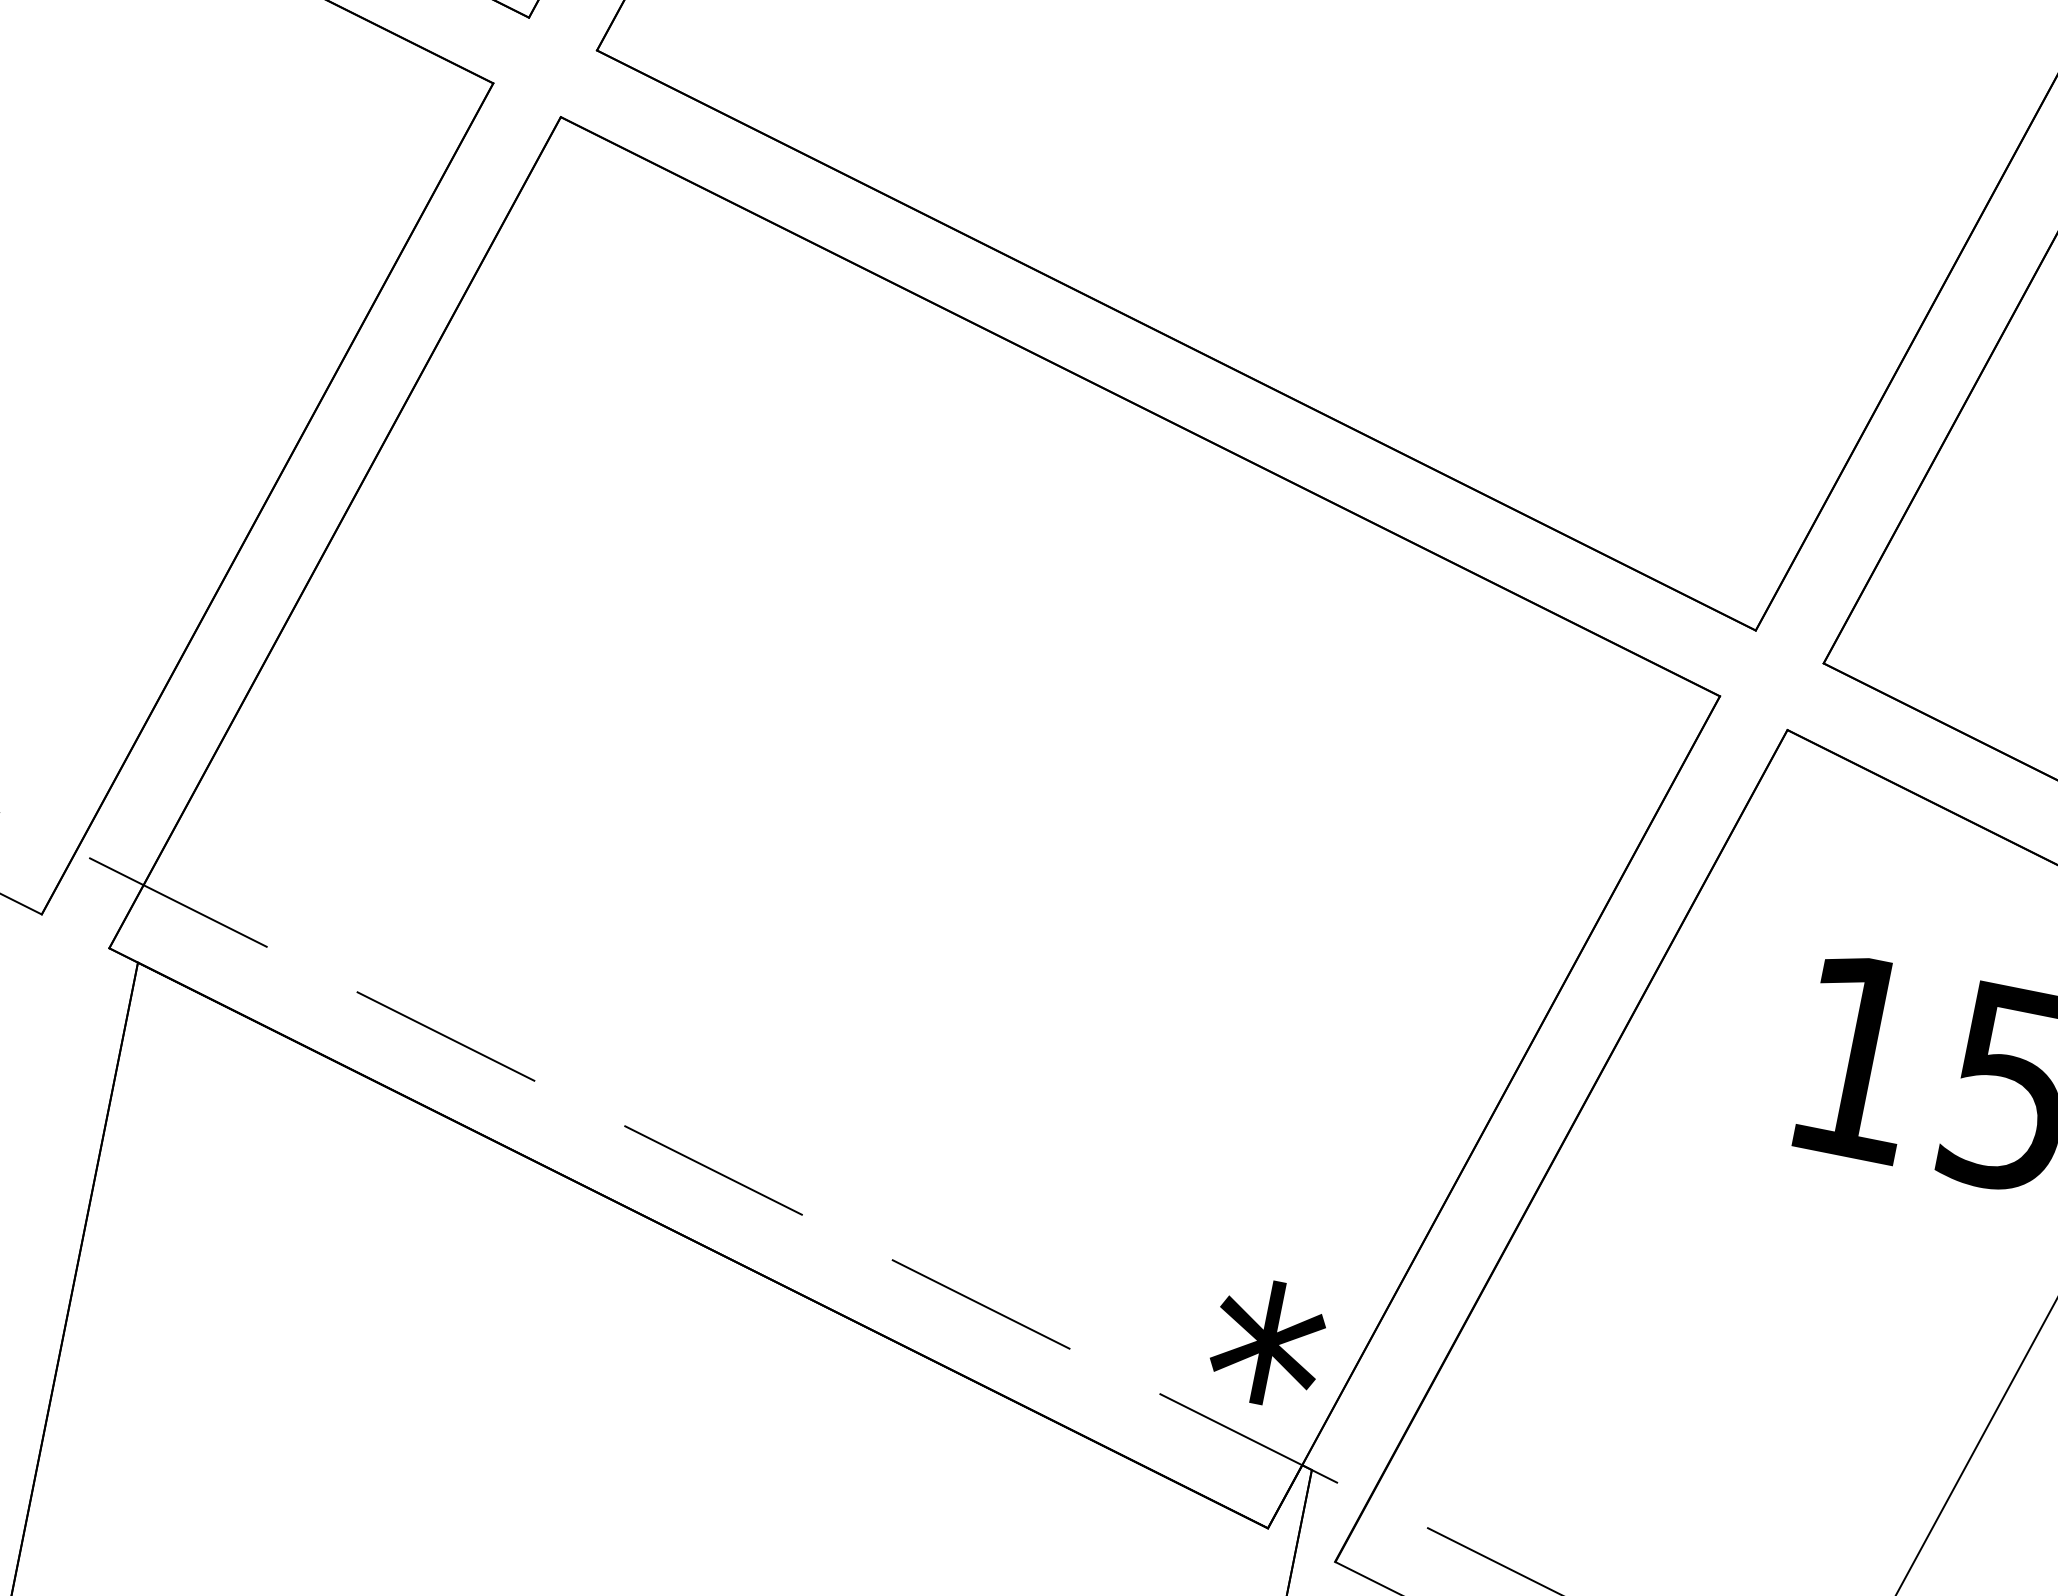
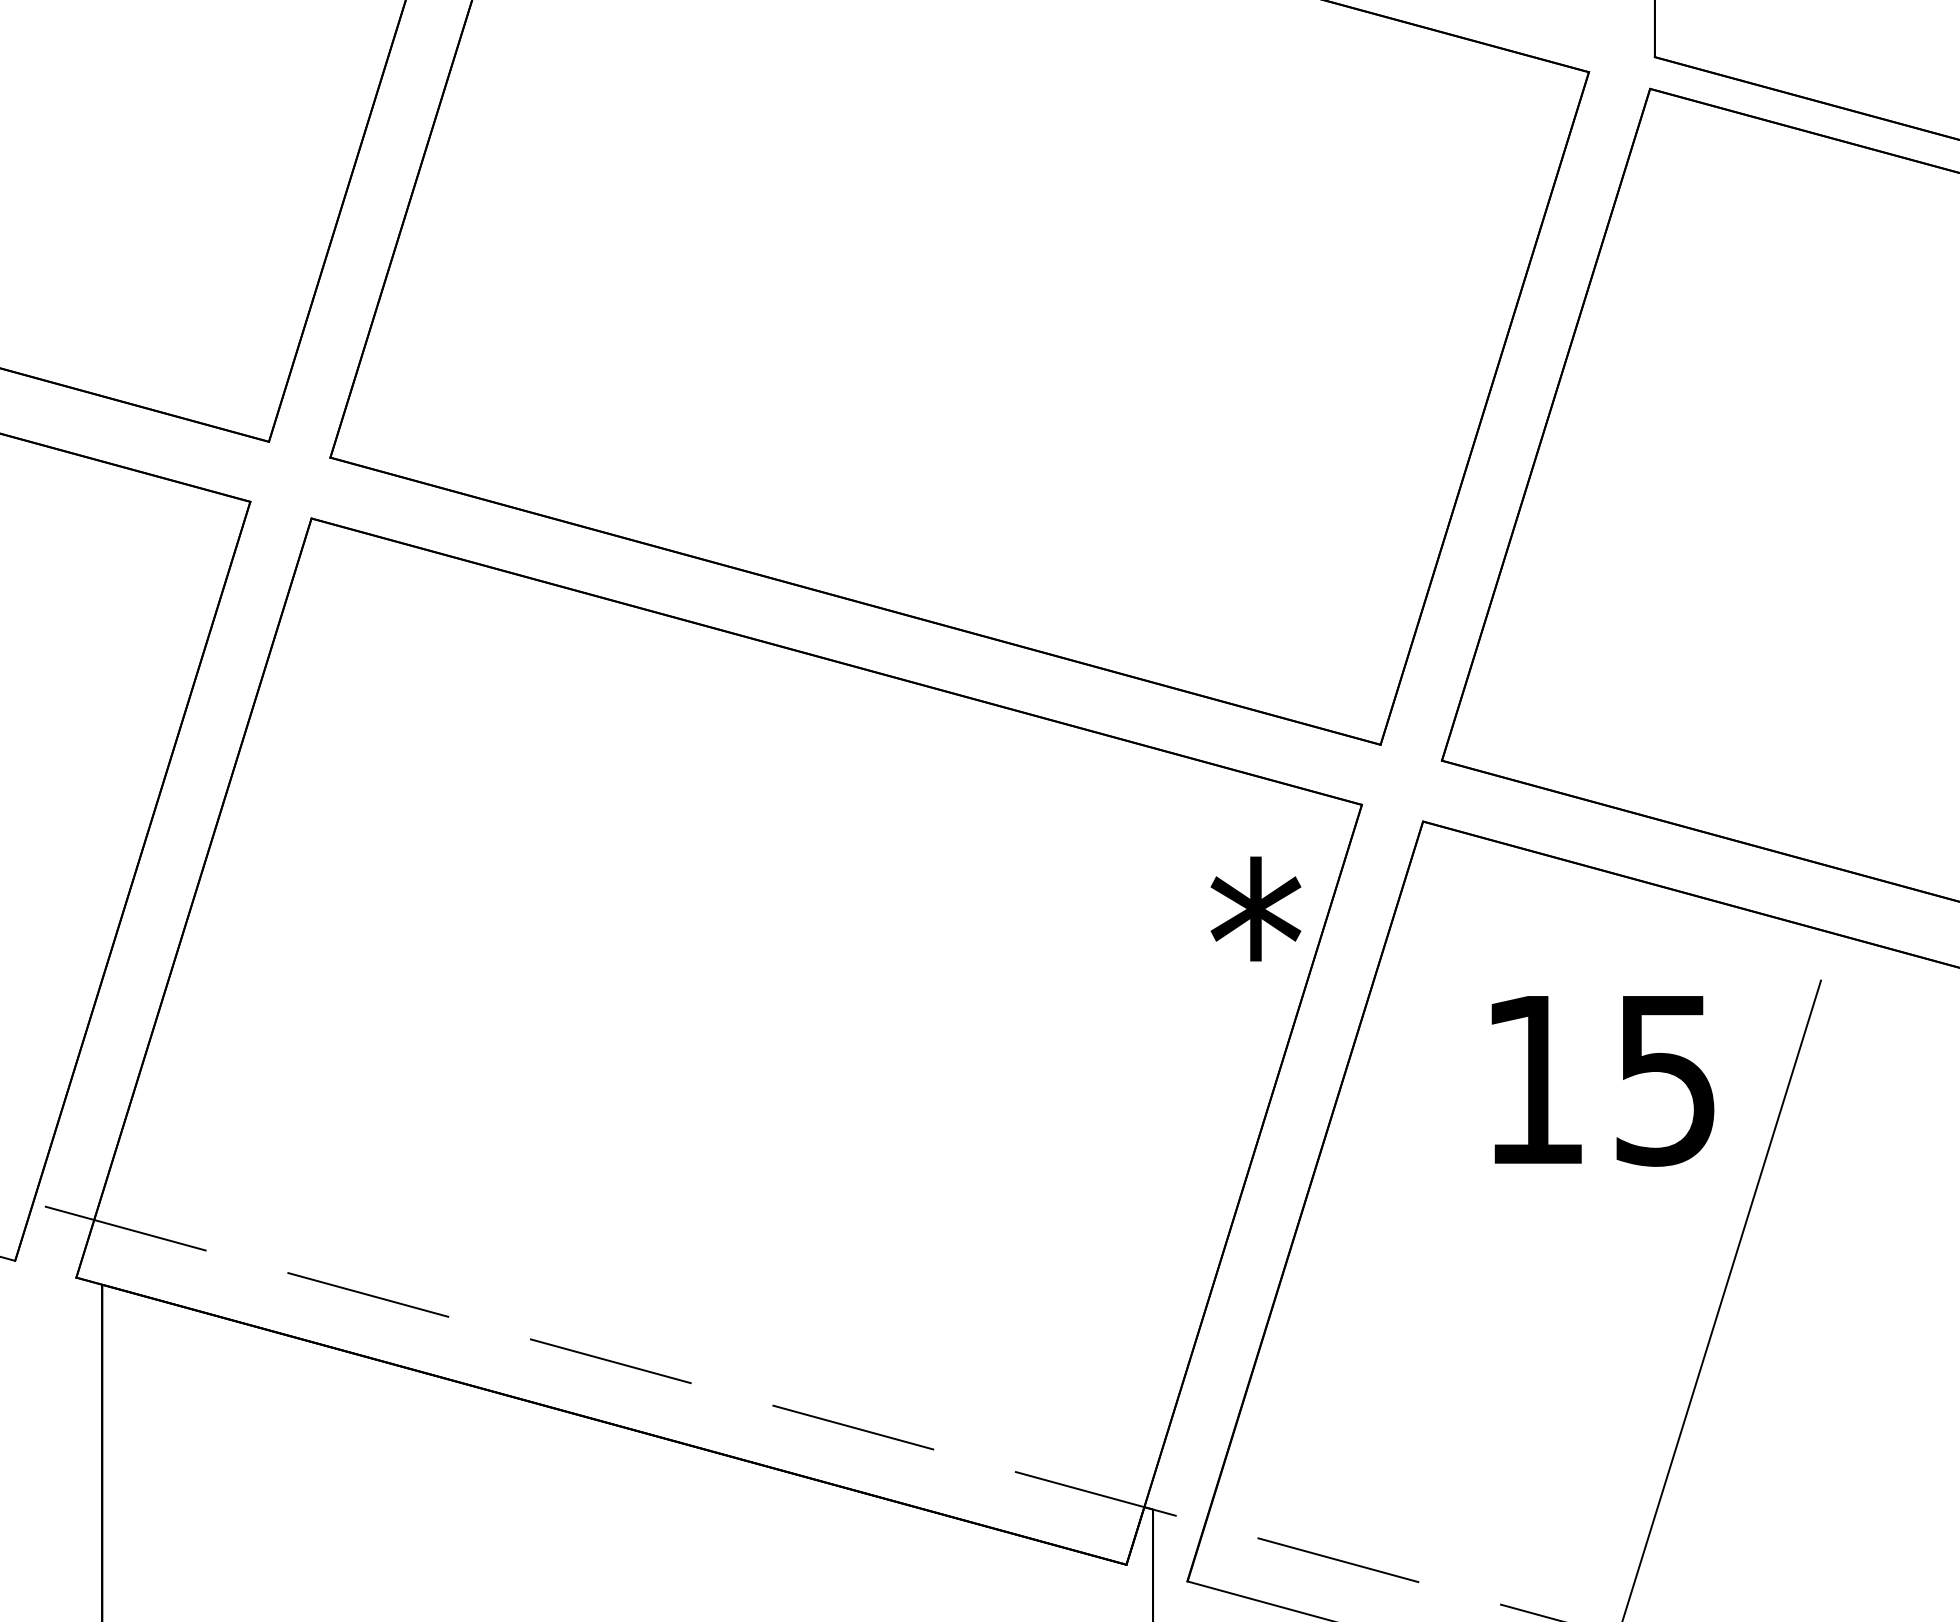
text: (1267, 1342) -> (1255, 908), moved

